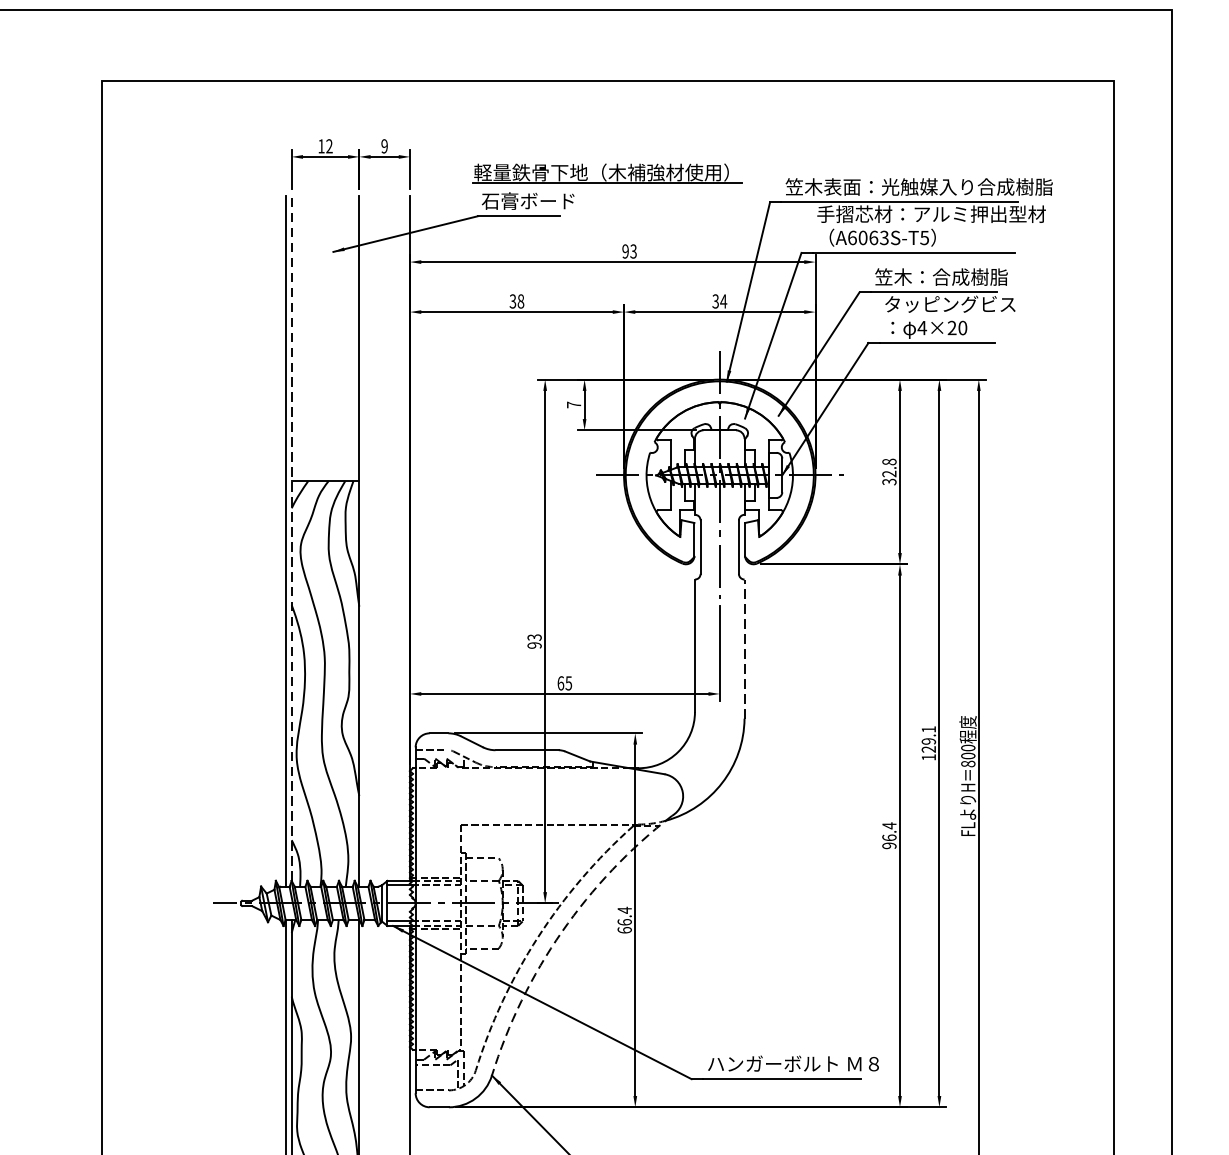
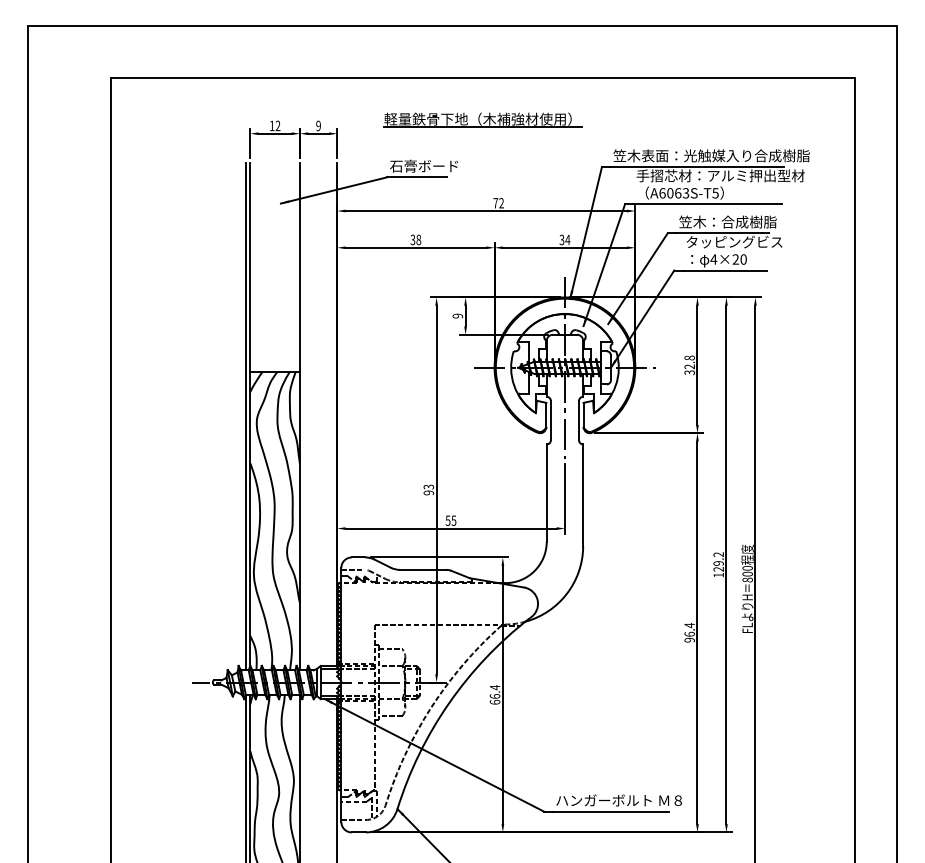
part: (607, 172) -> (482, 119), moved
text: (629, 251) -> (498, 203), 93 -> 72
text: (573, 404) -> (457, 315), 7 -> 9
line: (292, 538) -> (250, 414), dashed -> solid
line: (744, 649) -> (583, 495), dashed -> solid
text: (559, 683) -> (447, 520), 65 -> 55
text: (928, 729) -> (718, 554), 129.1 -> 129.2
arc: (562, 931) -> (449, 703), dashed -> solid

